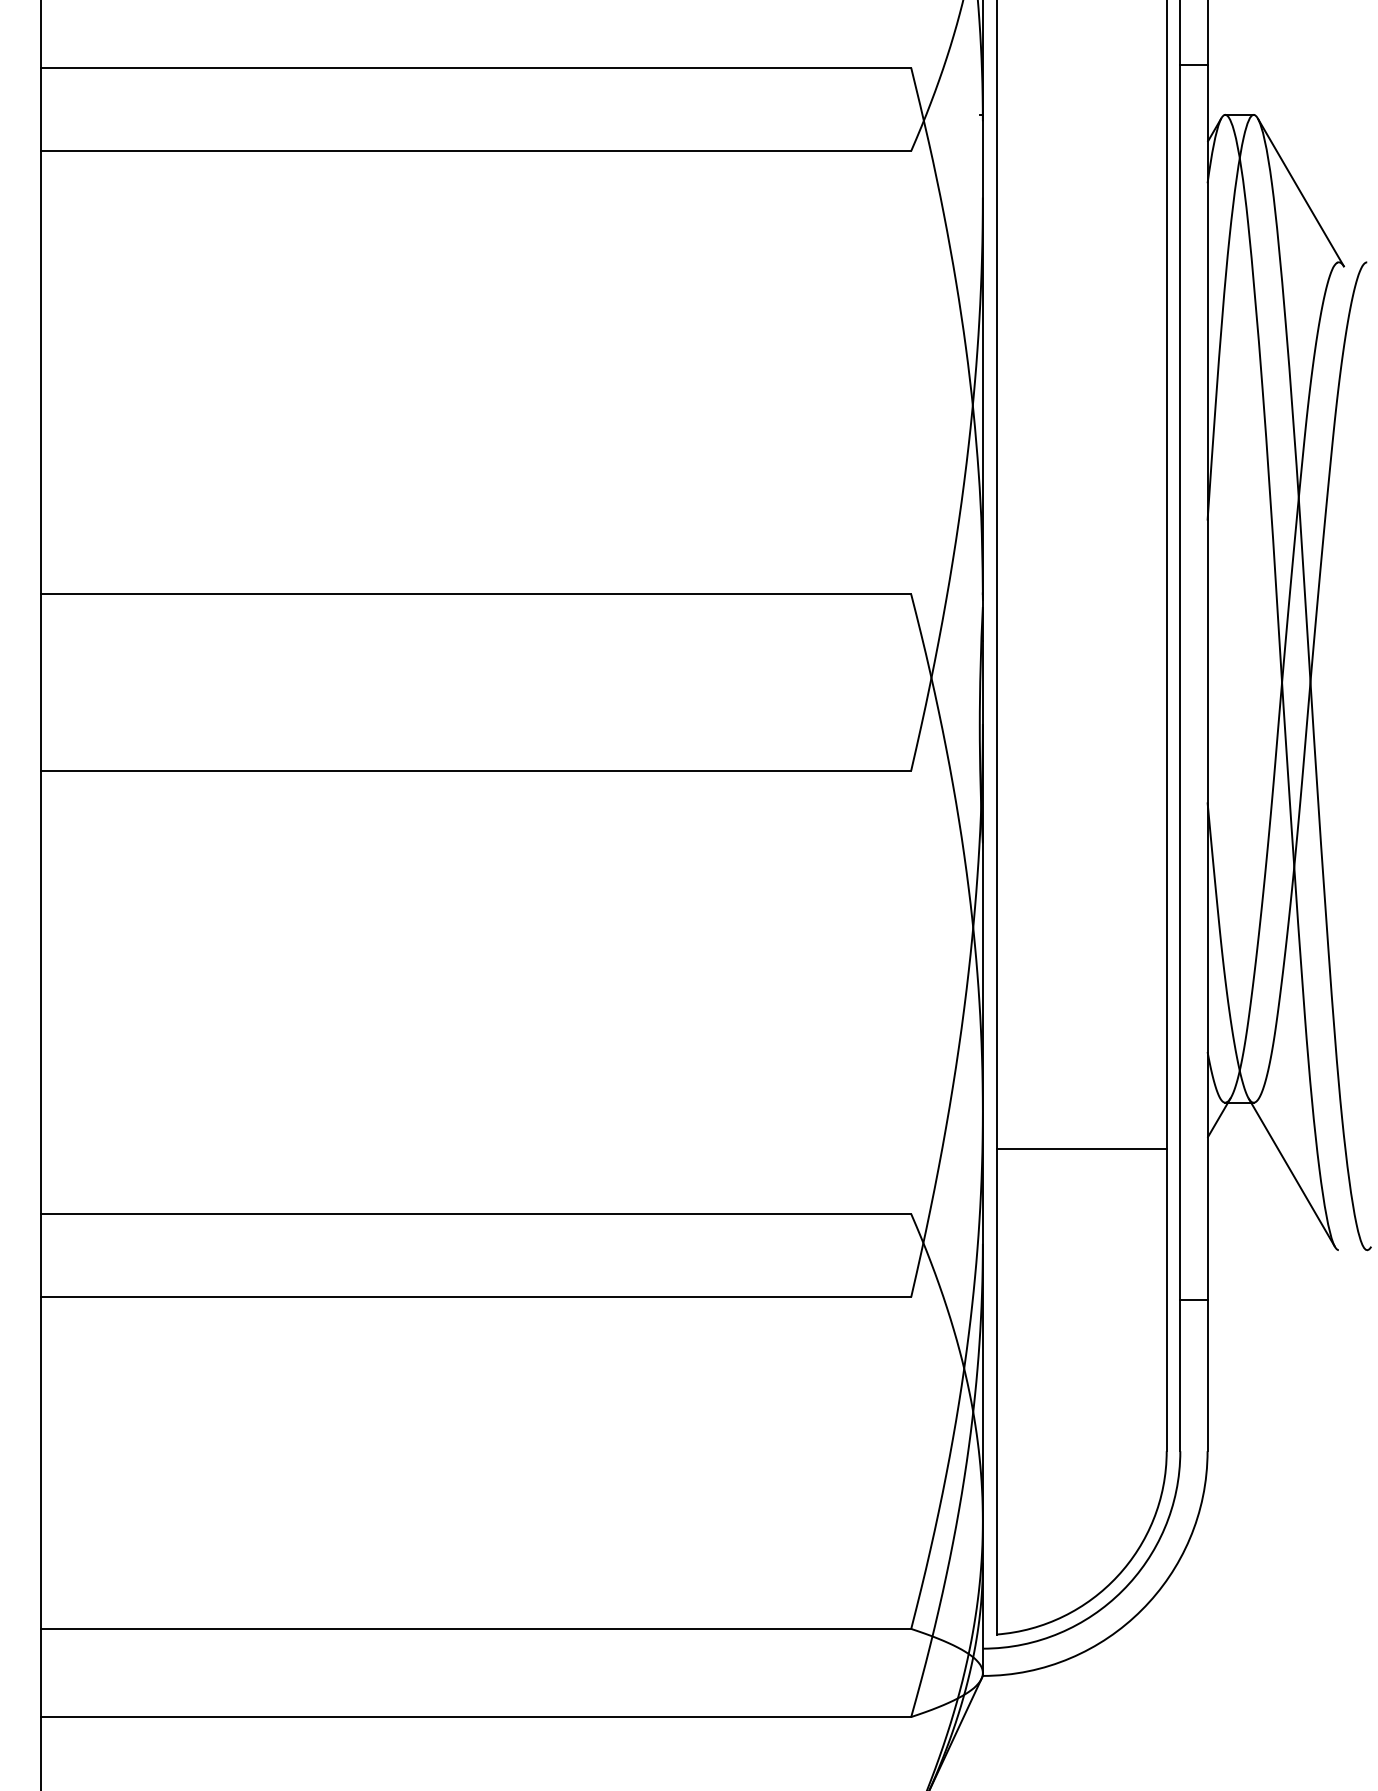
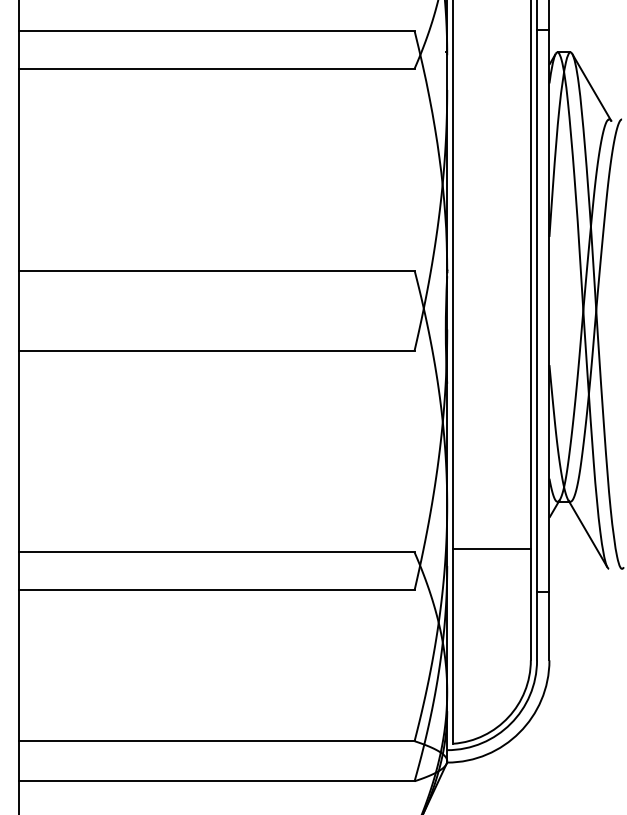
line: (1080, 1148) -> (491, 548), moved

